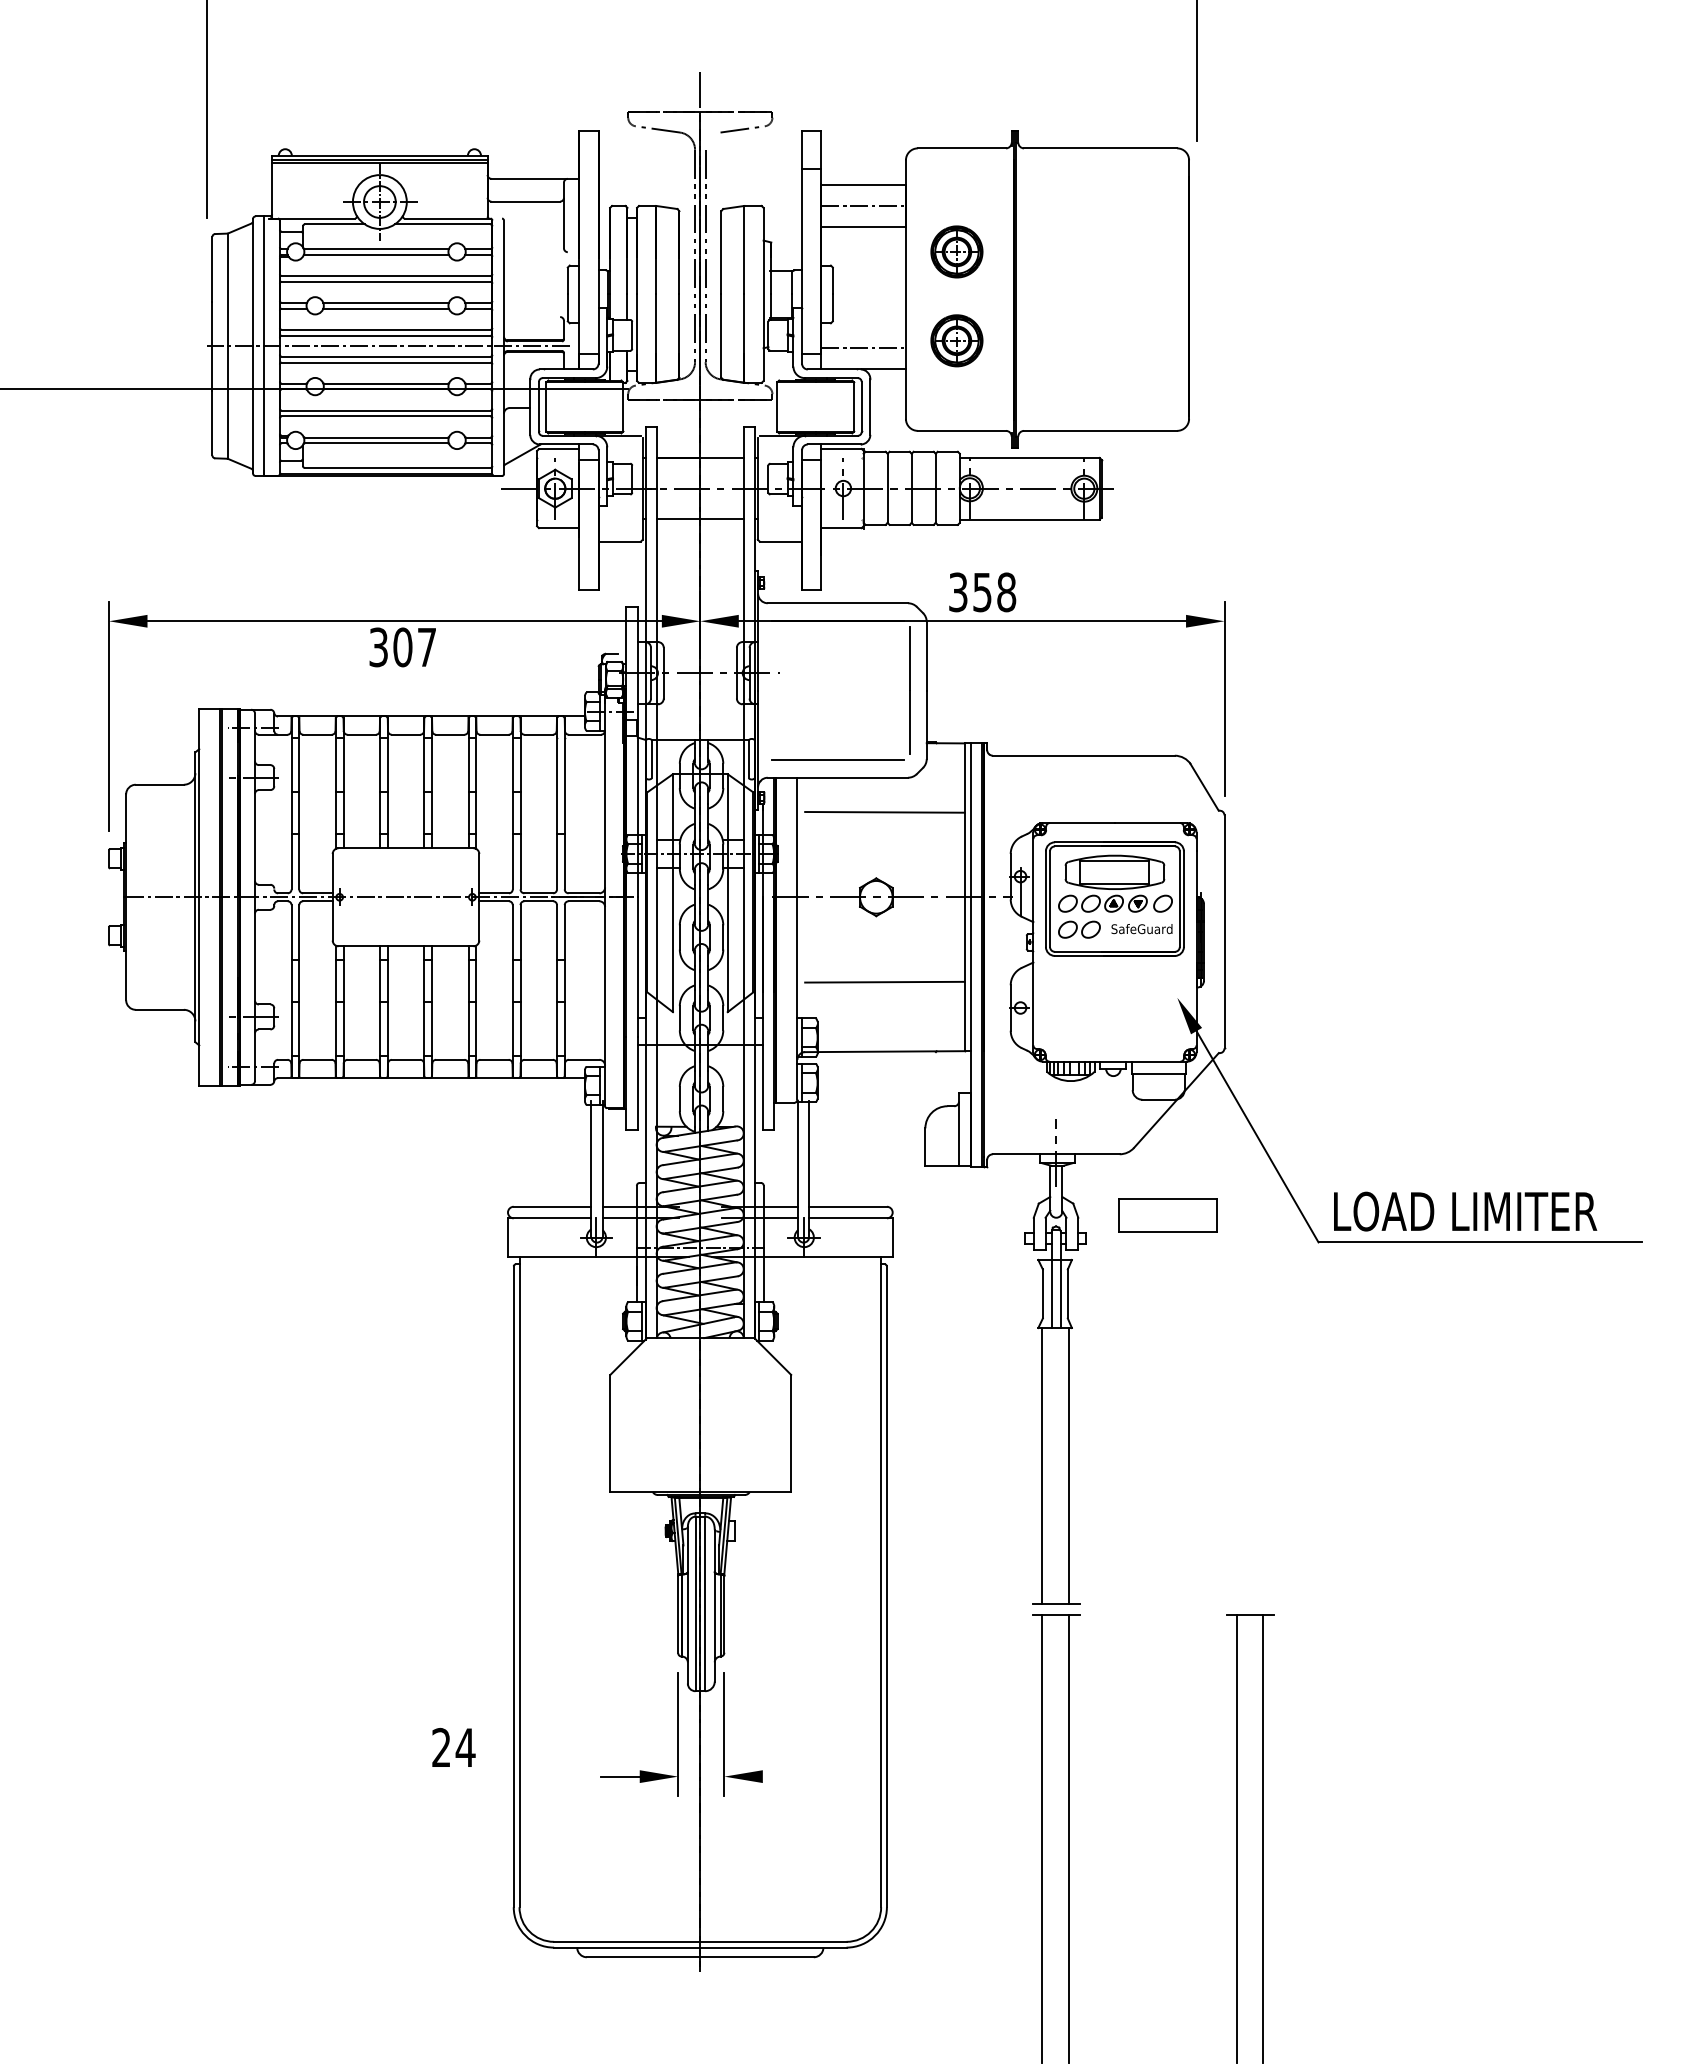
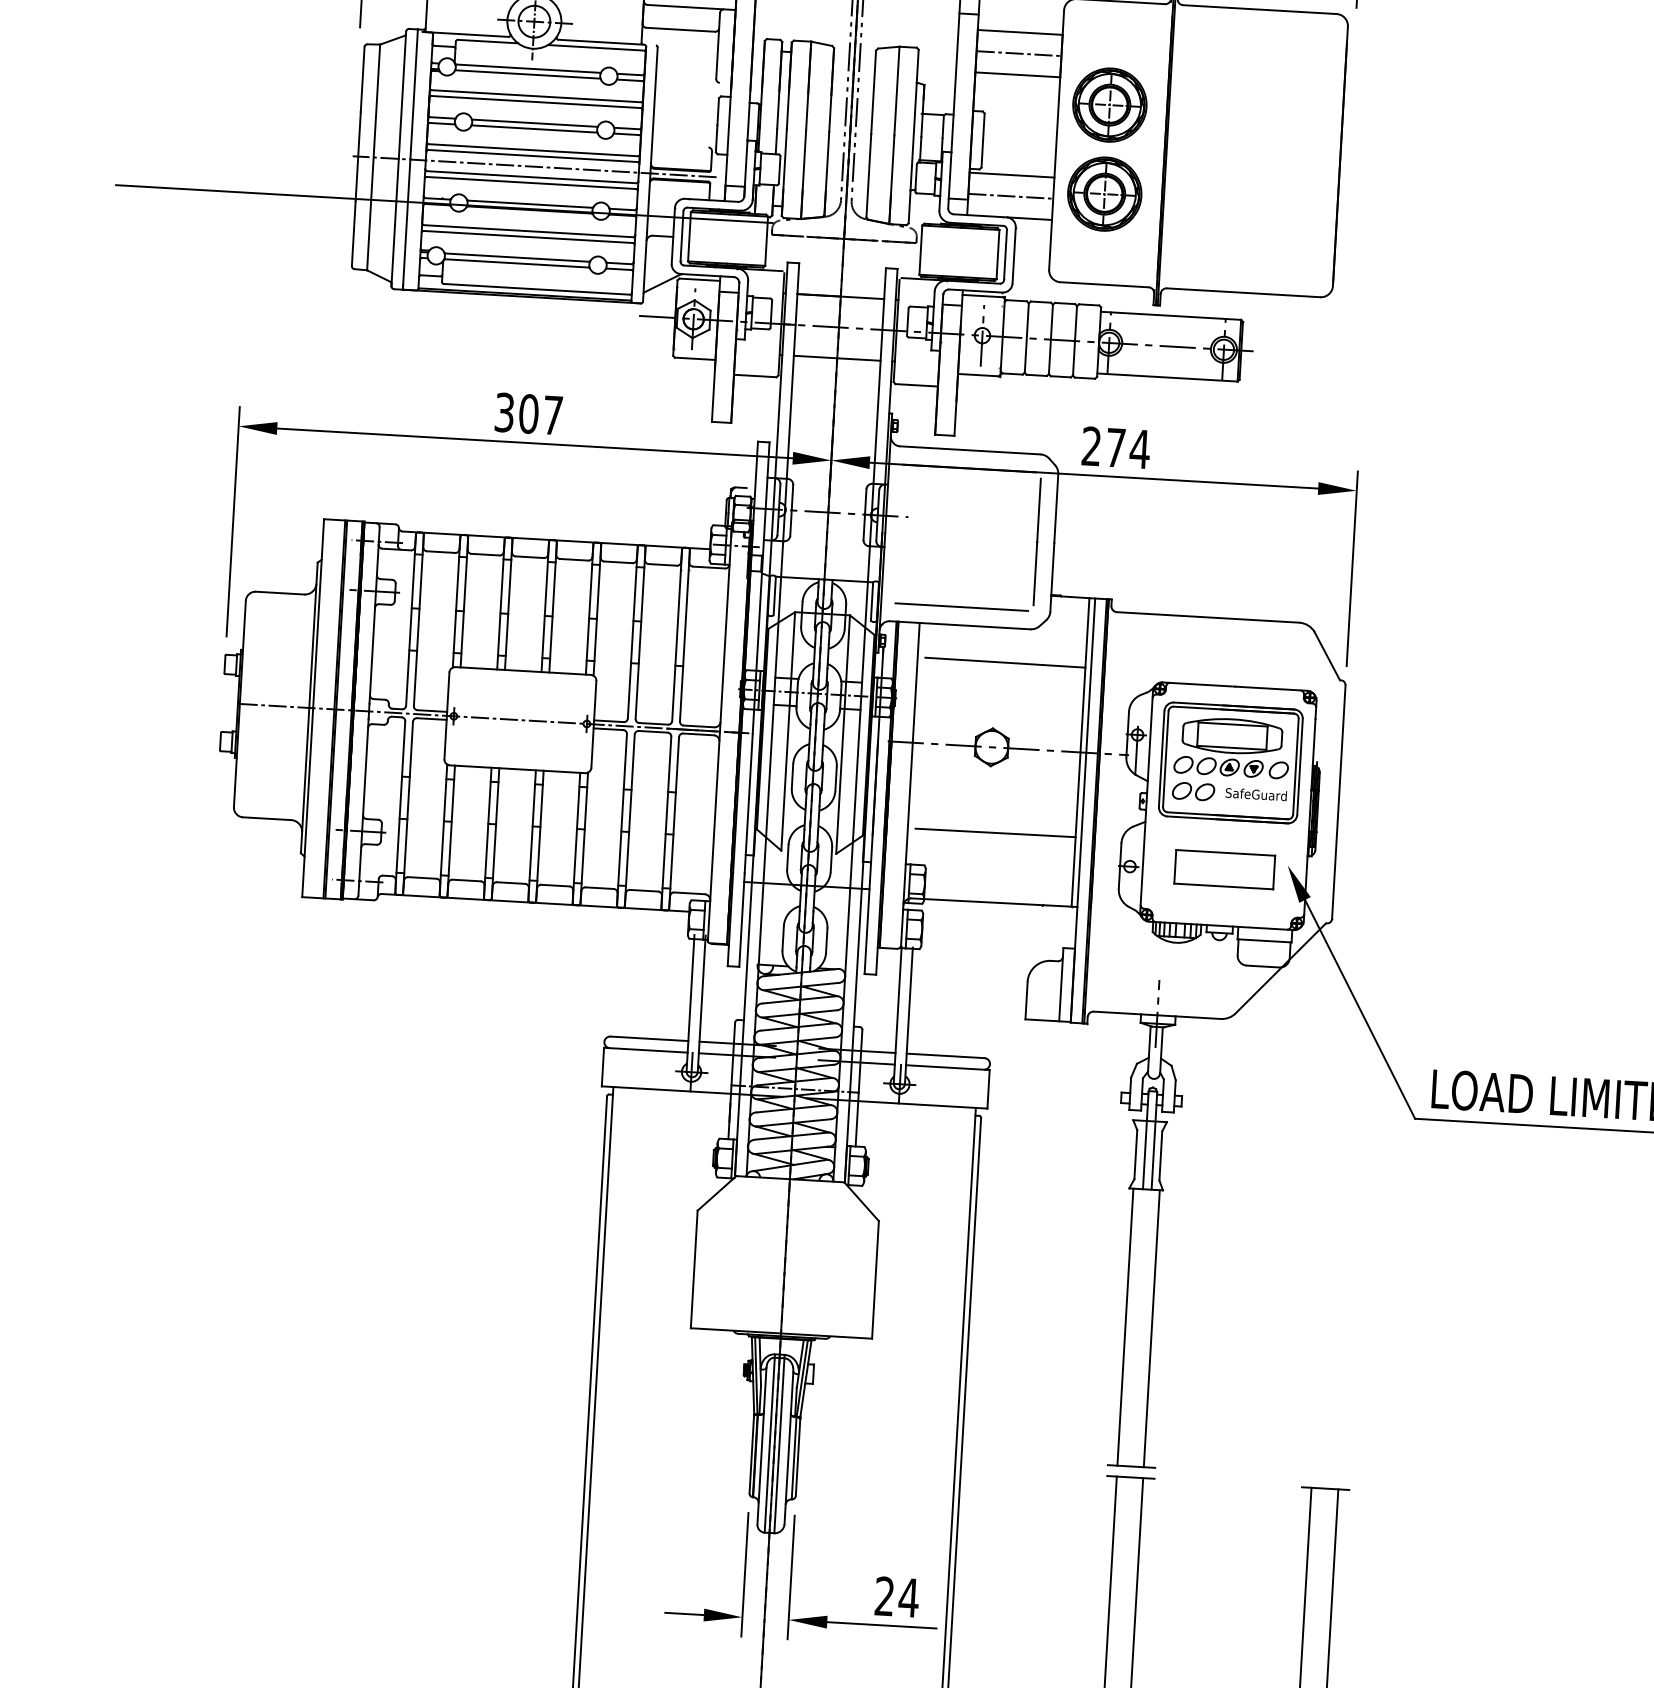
part: (956, 251) -> (1109, 104), size x1.43
line: (863, 327) -> (1011, 175), added
part: (956, 340) -> (1104, 193), size x1.43
text: (982, 592) -> (1115, 447), 358 -> 274
text: (402, 647) -> (528, 414), moved
part: (1167, 1215) -> (1224, 869), moved
text: (453, 1747) -> (896, 1596), moved
line: (816, 1776) -> (881, 1625), added

